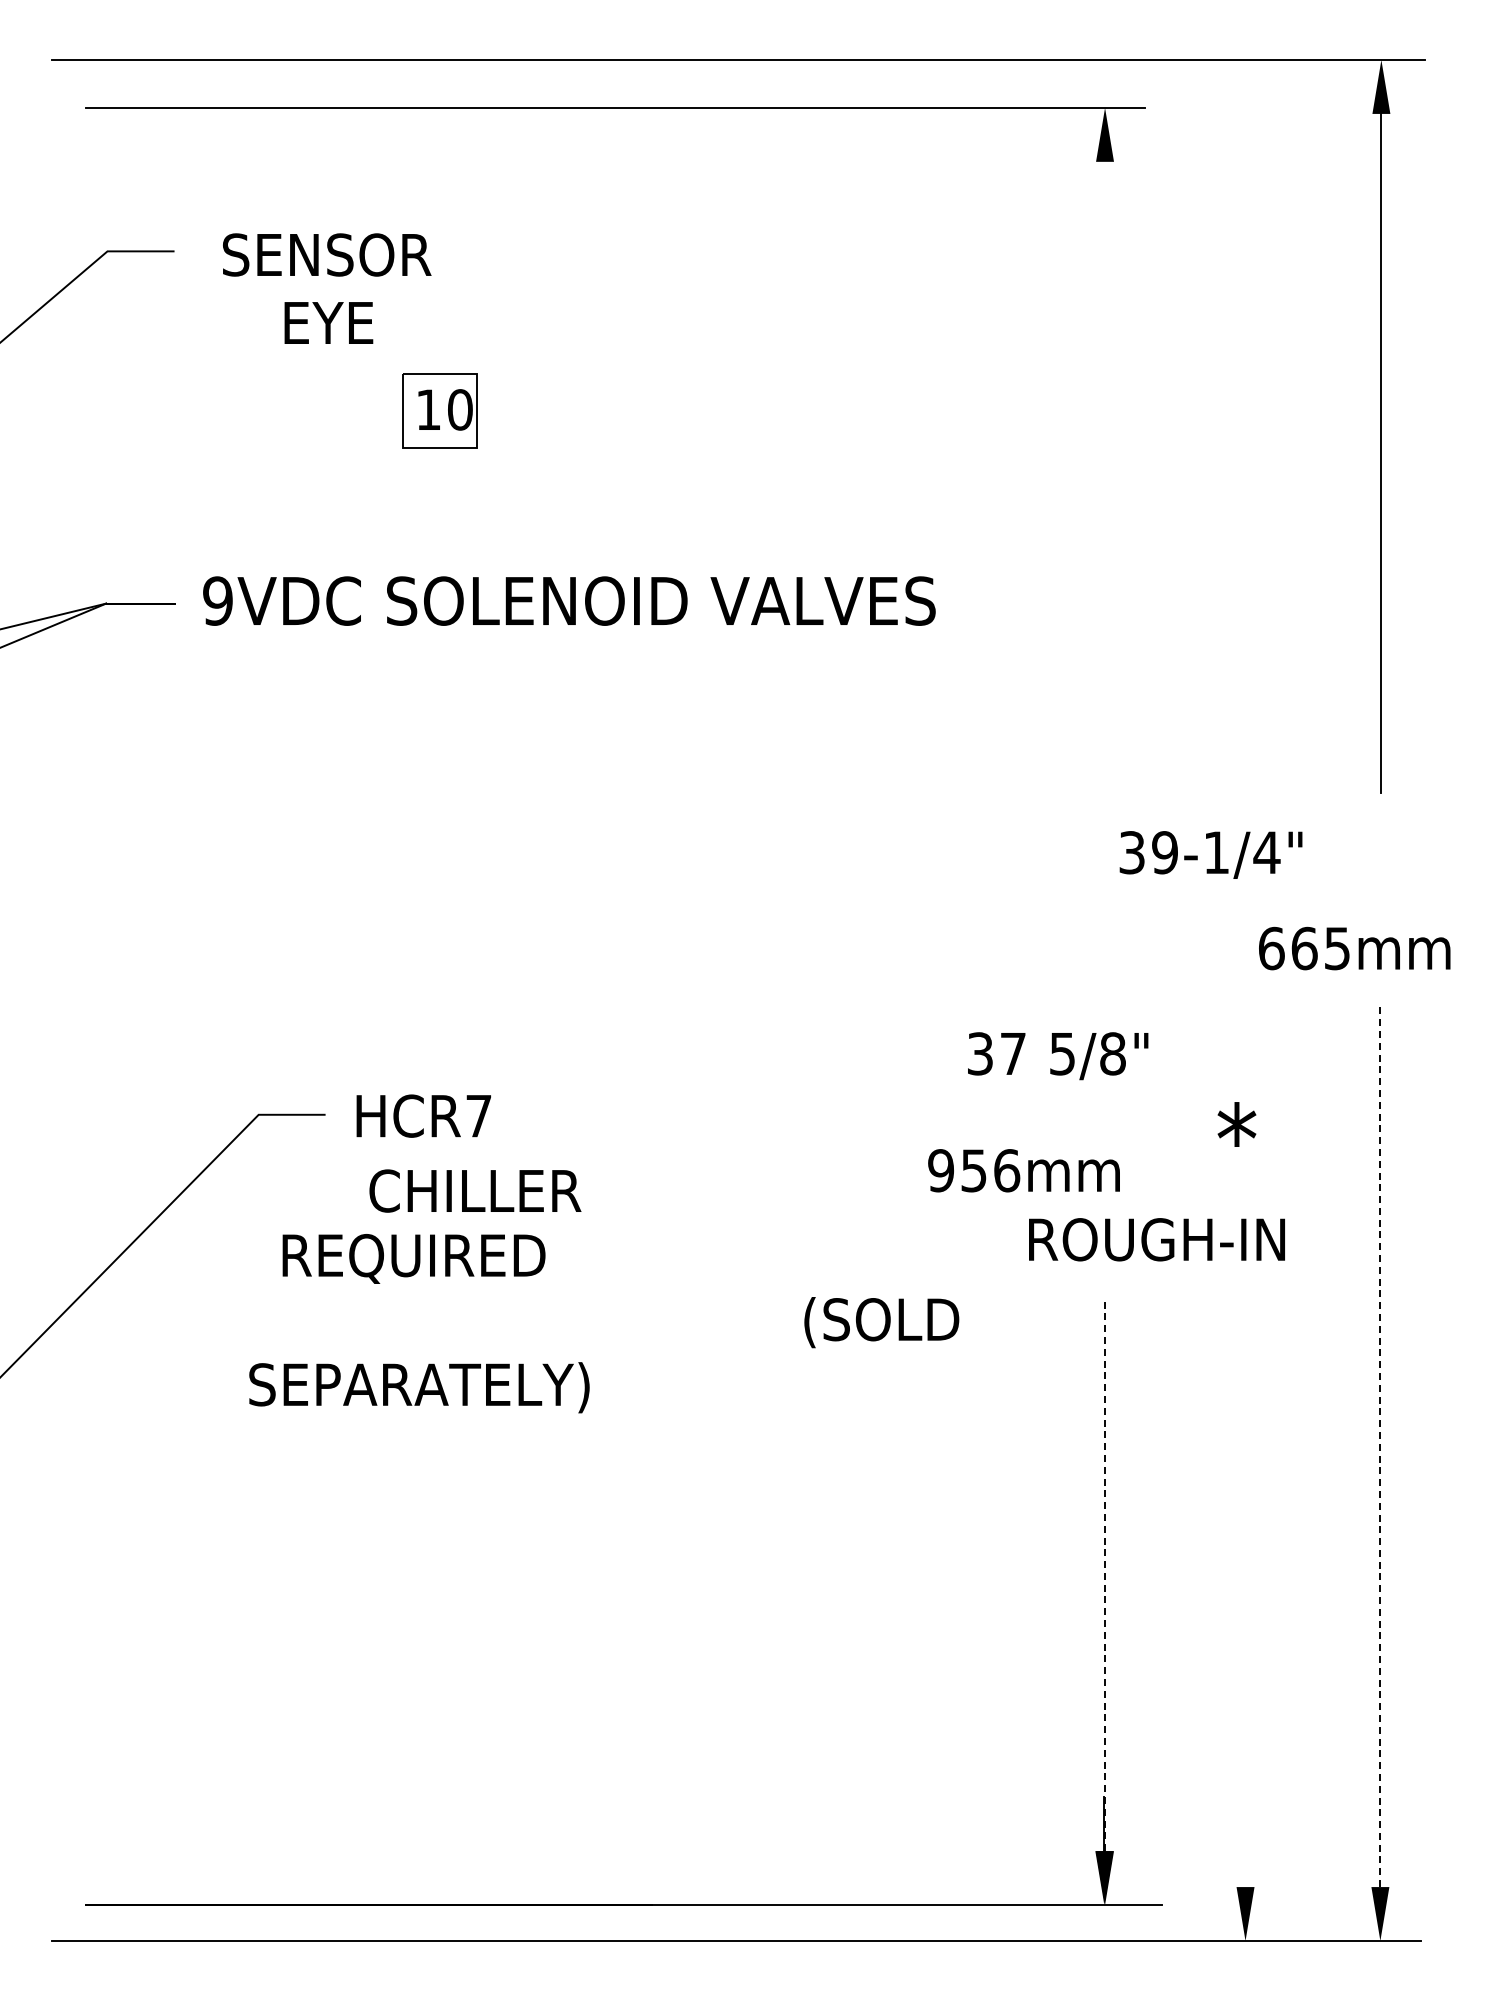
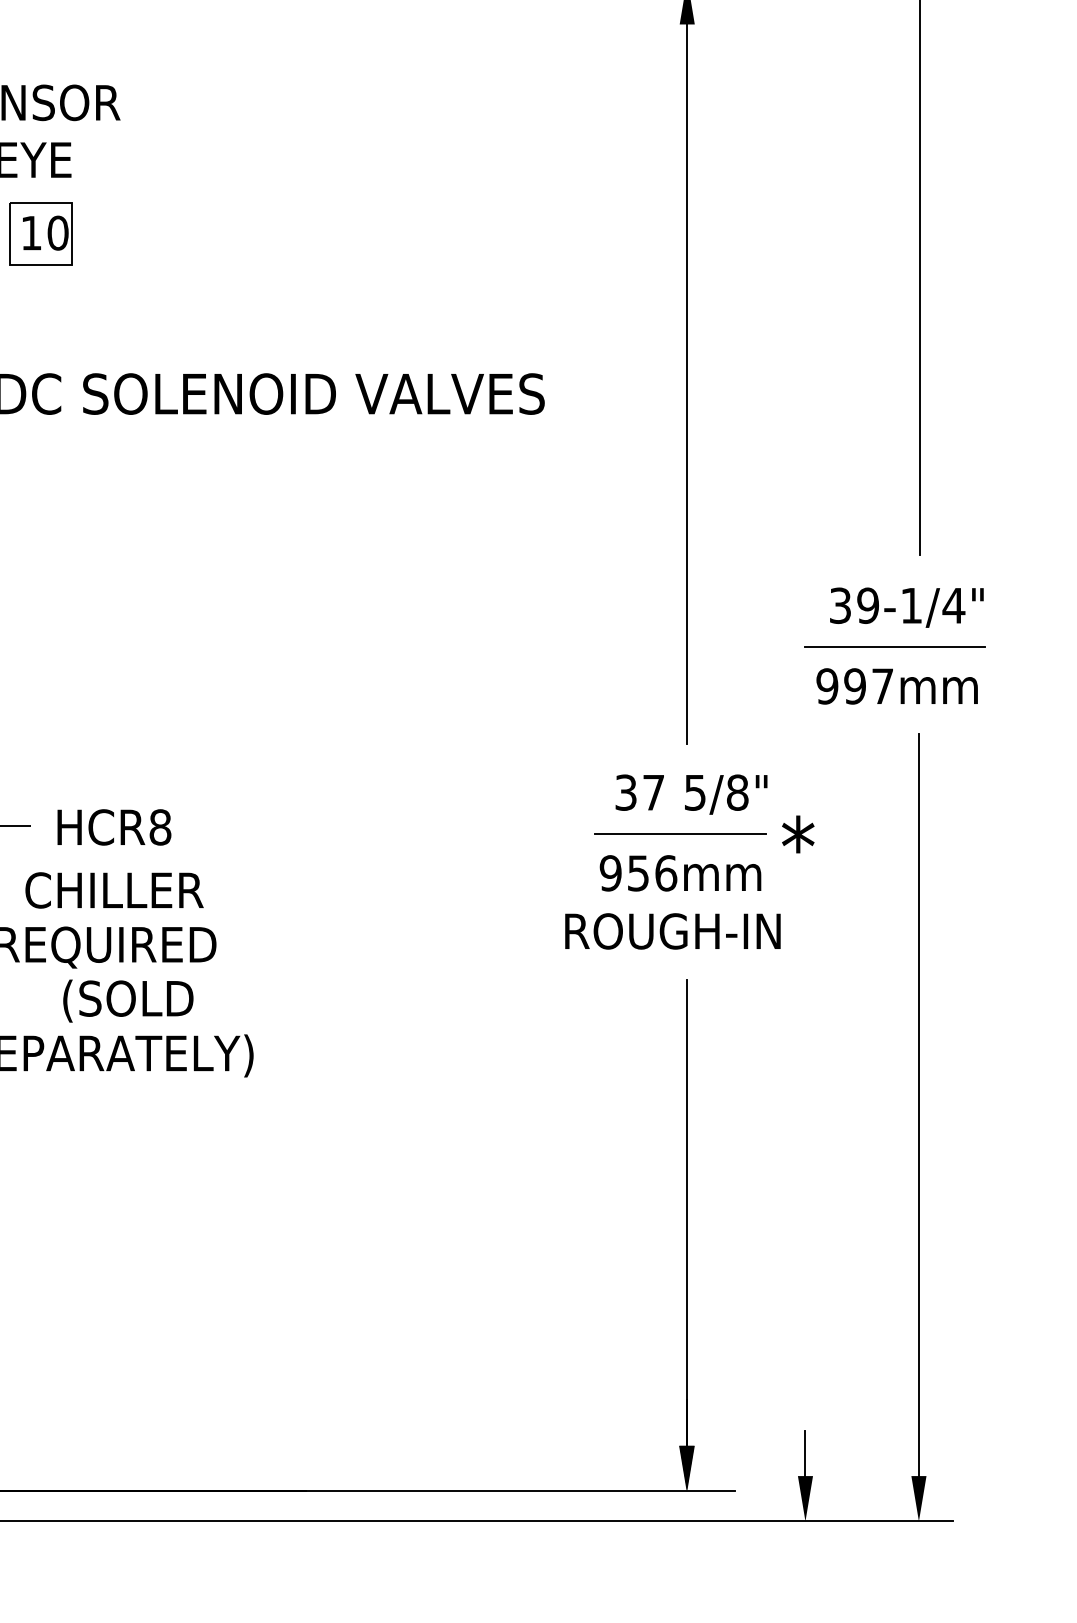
part: (439, 410) -> (40, 233), moved
line: (1105, 588) -> (687, 383), added
text: (1210, 854) -> (906, 607), moved
line: (1351, 901) -> (894, 646), added
text: (1303, 948) -> (854, 686), 665mm -> 997mm
text: (1058, 1056) -> (691, 794), moved
text: (478, 1115) -> (160, 826), HCR7 -> HCR8
line: (1096, 1123) -> (680, 833), added
text: (1023, 1170) -> (680, 873), moved
text: (475, 1190) -> (114, 889), moved
text: (1156, 1239) -> (672, 931), moved
text: (881, 1322) -> (128, 1001), moved
line: (1380, 1445) -> (919, 1104), dashed -> solid
line: (1105, 1573) -> (687, 1212), dashed -> solid
line: (1245, 1860) -> (805, 1453), added

